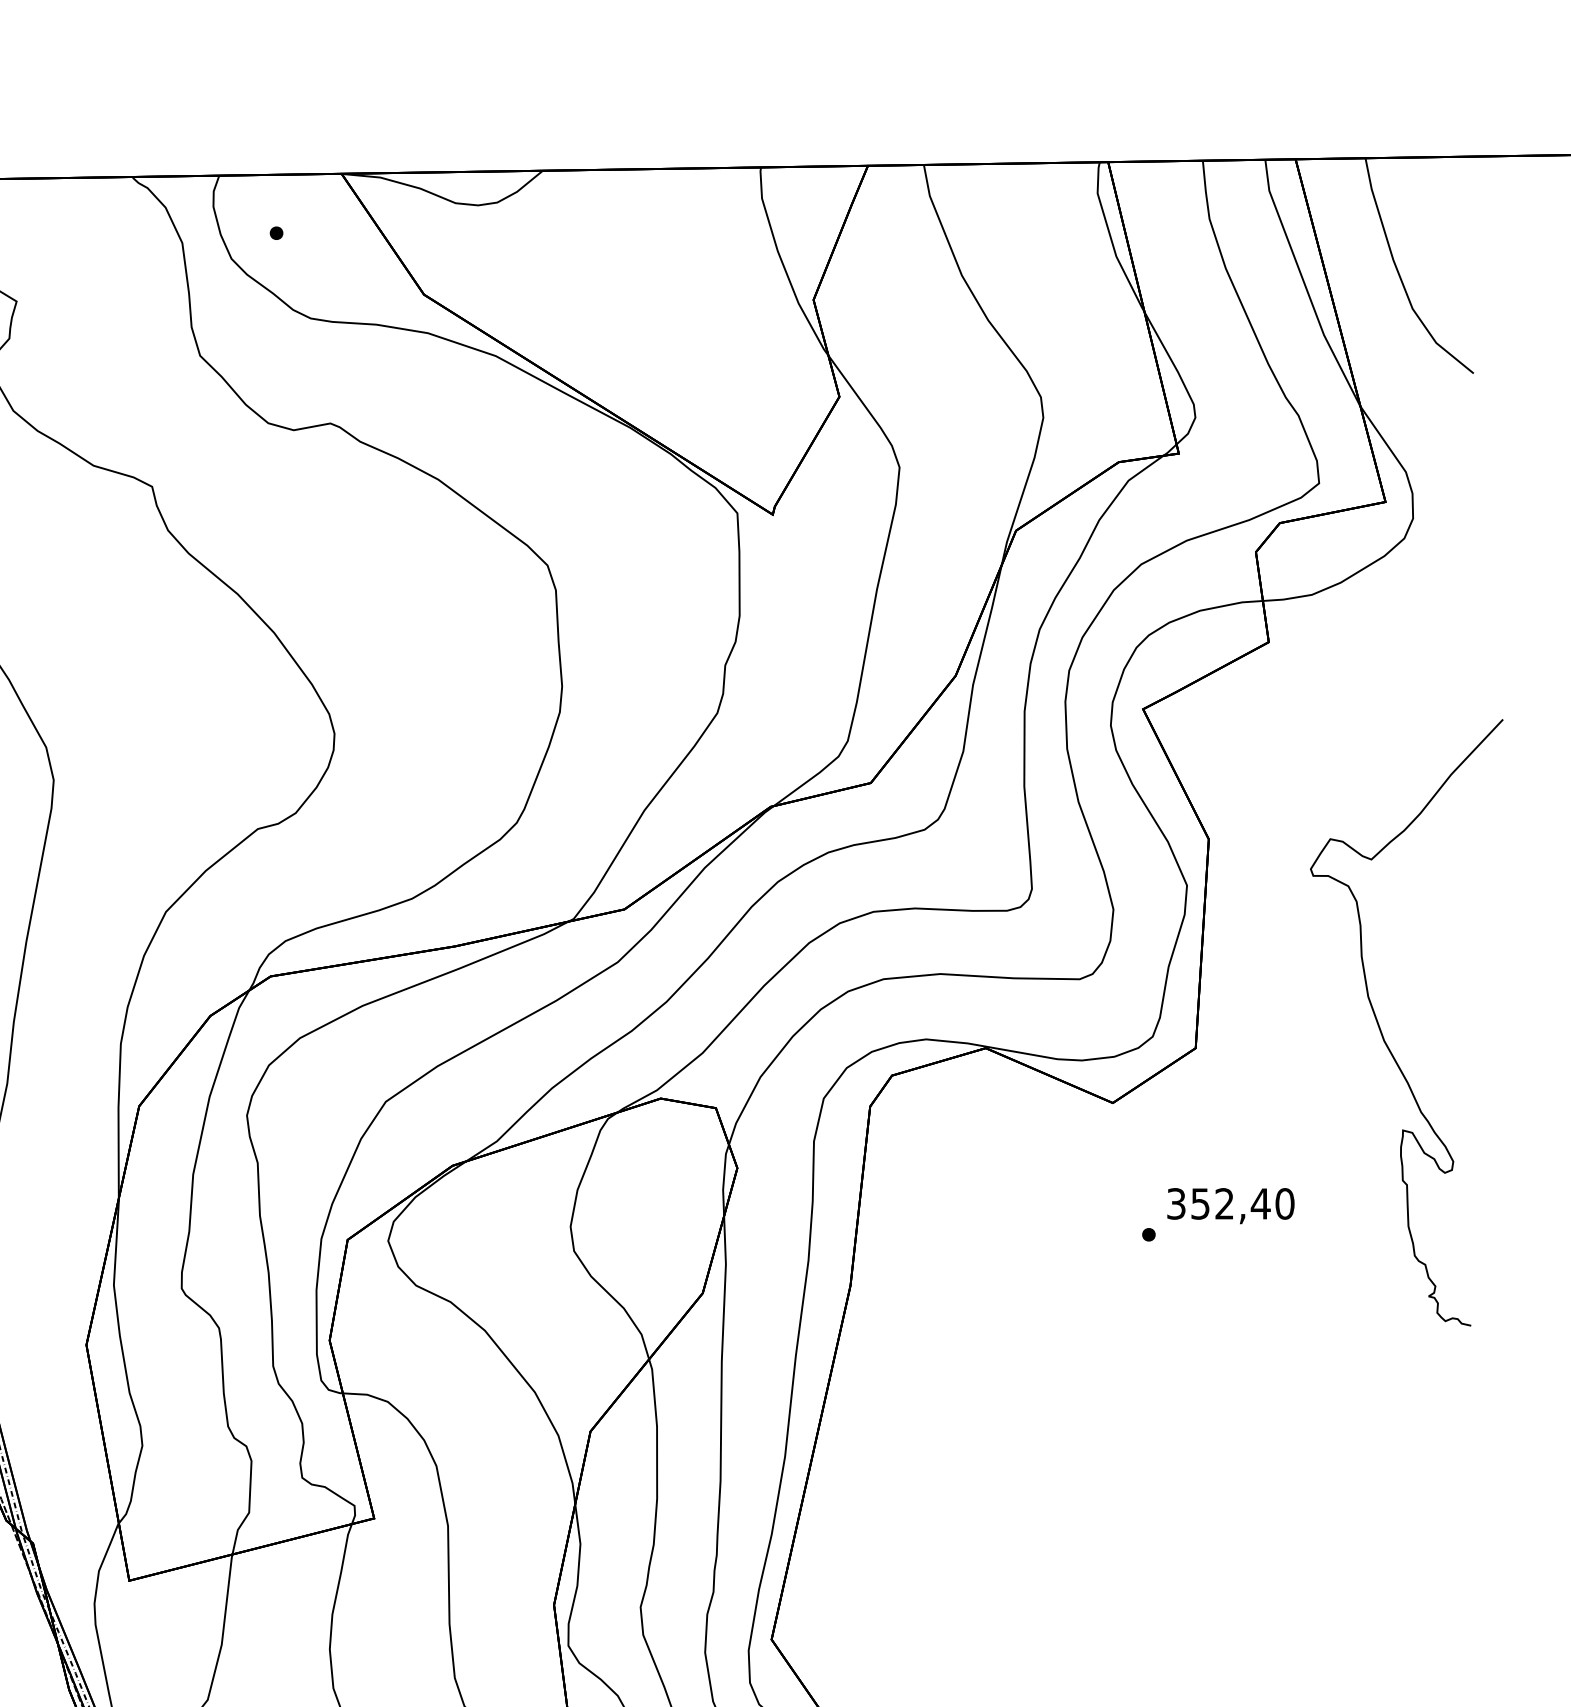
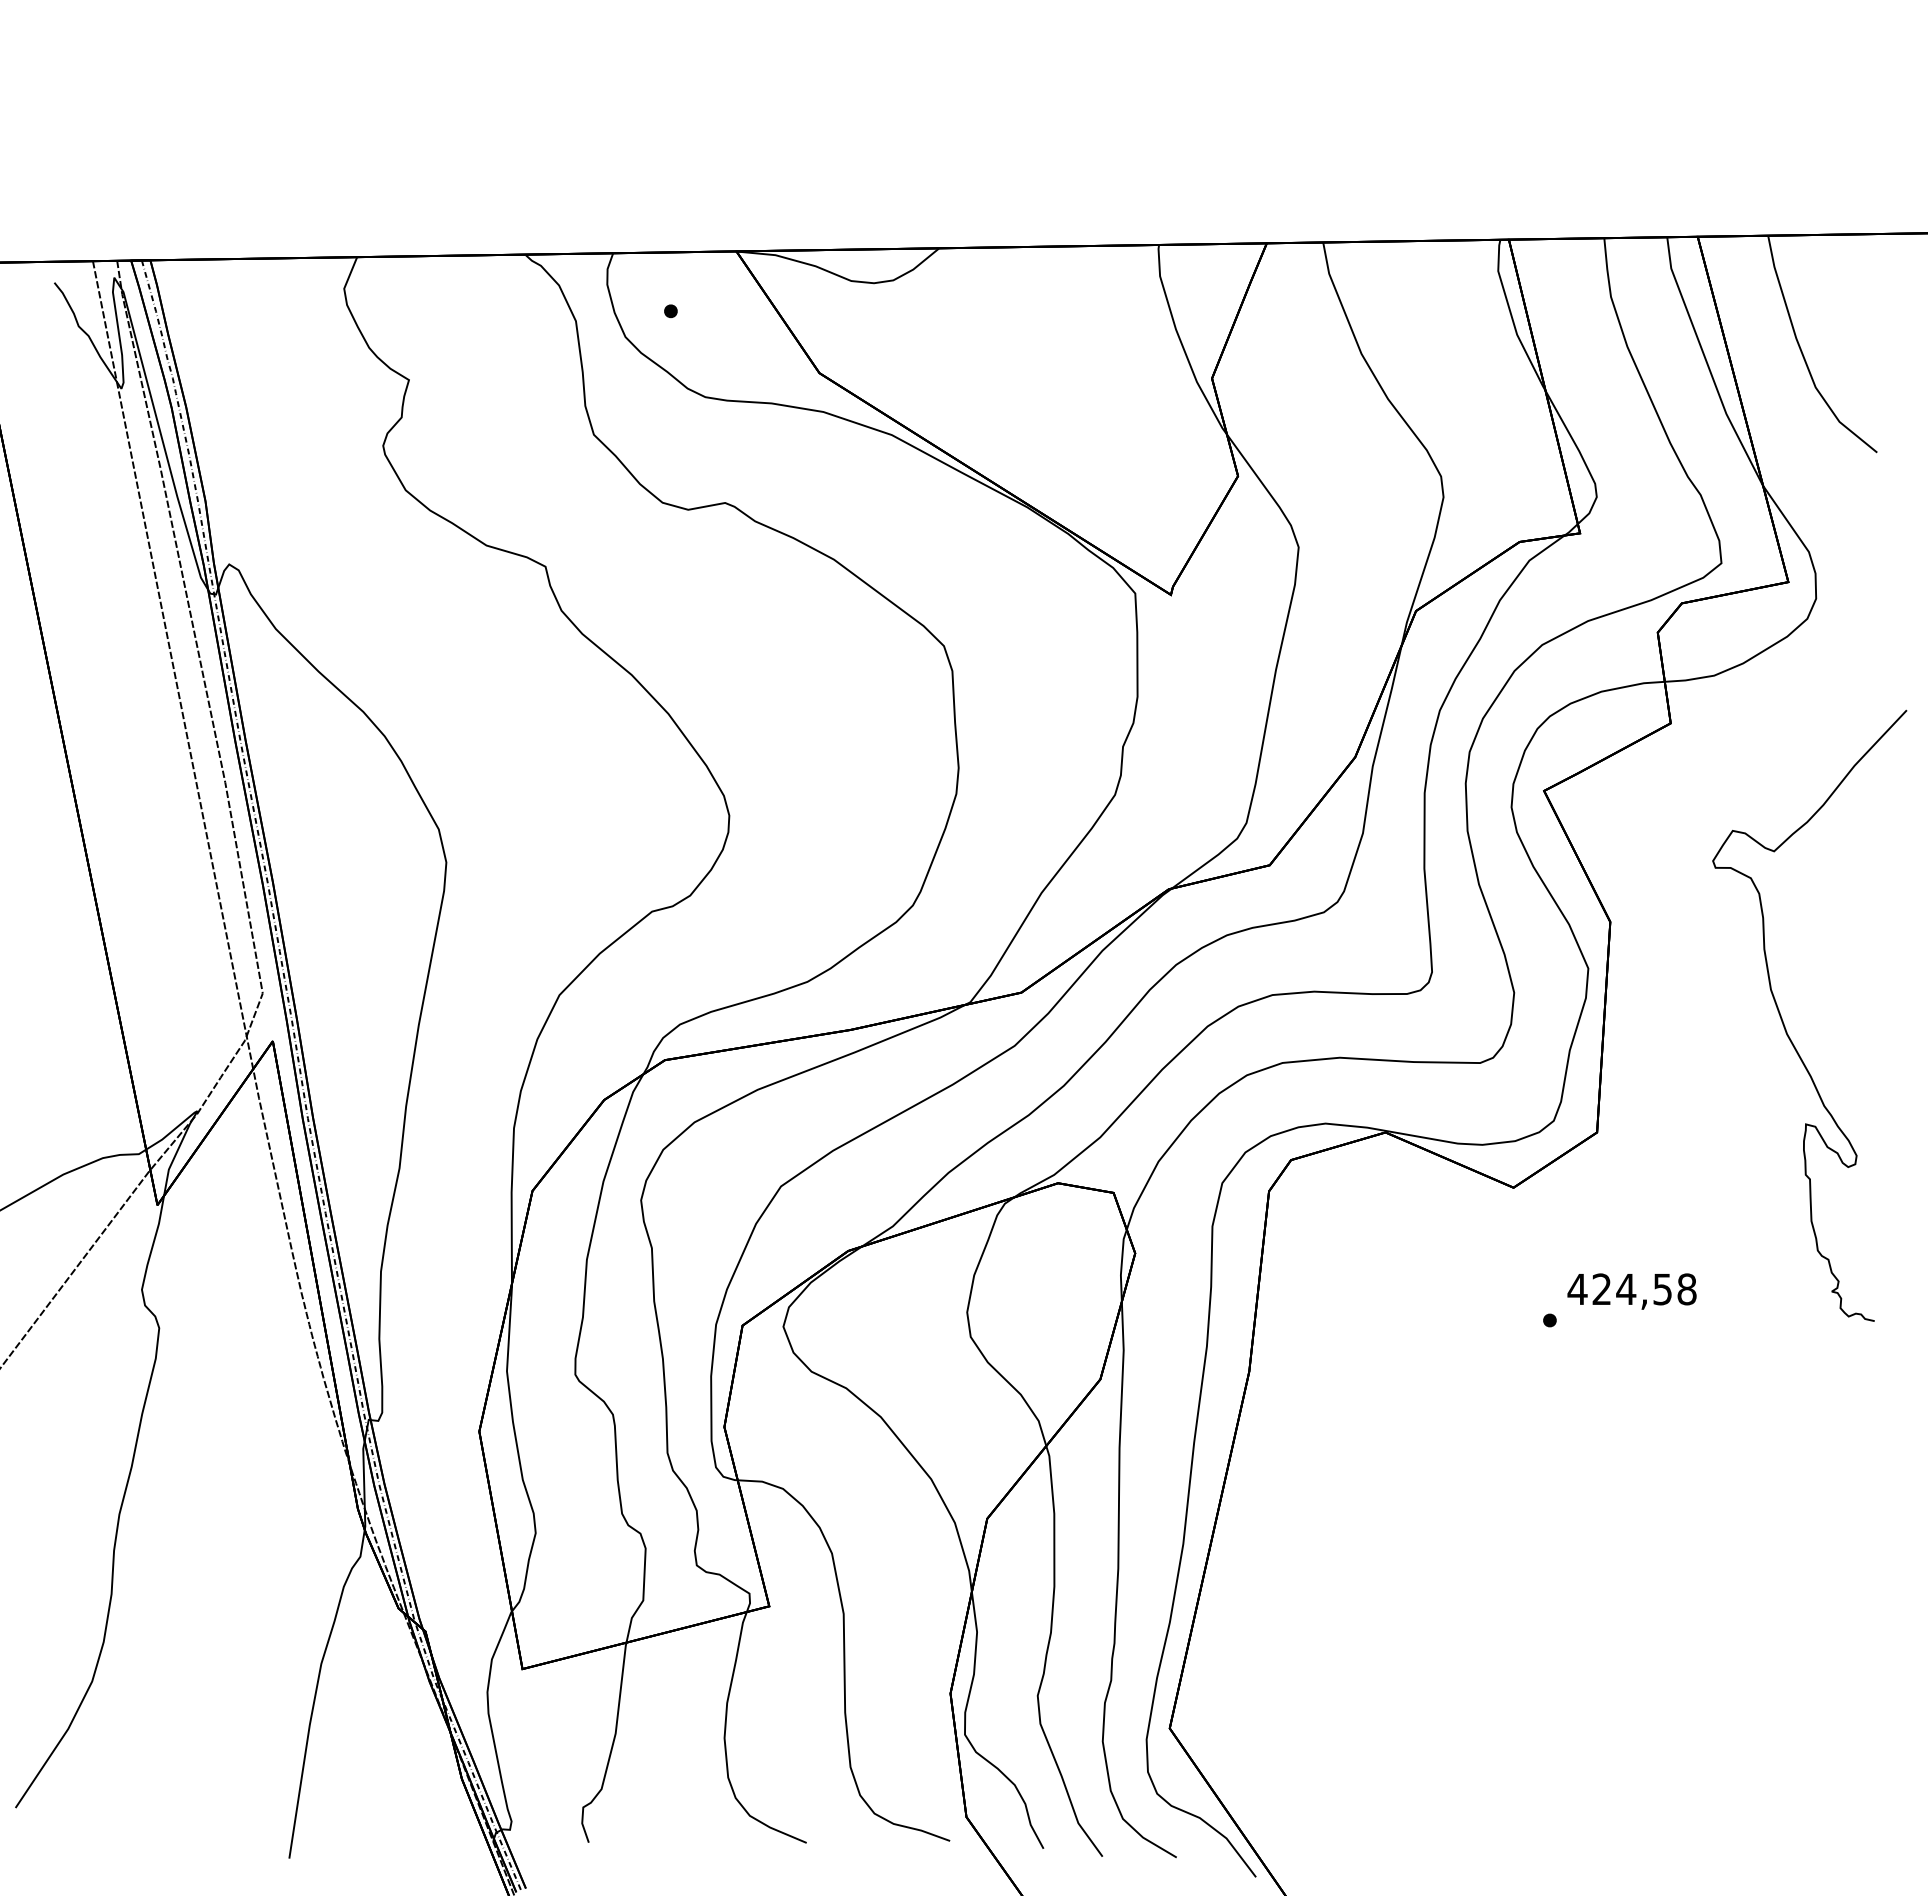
curve: (1381, 1030) -> (1784, 1023), moved
text: (1229, 1204) -> (1631, 1289), 352,40 -> 424,58

